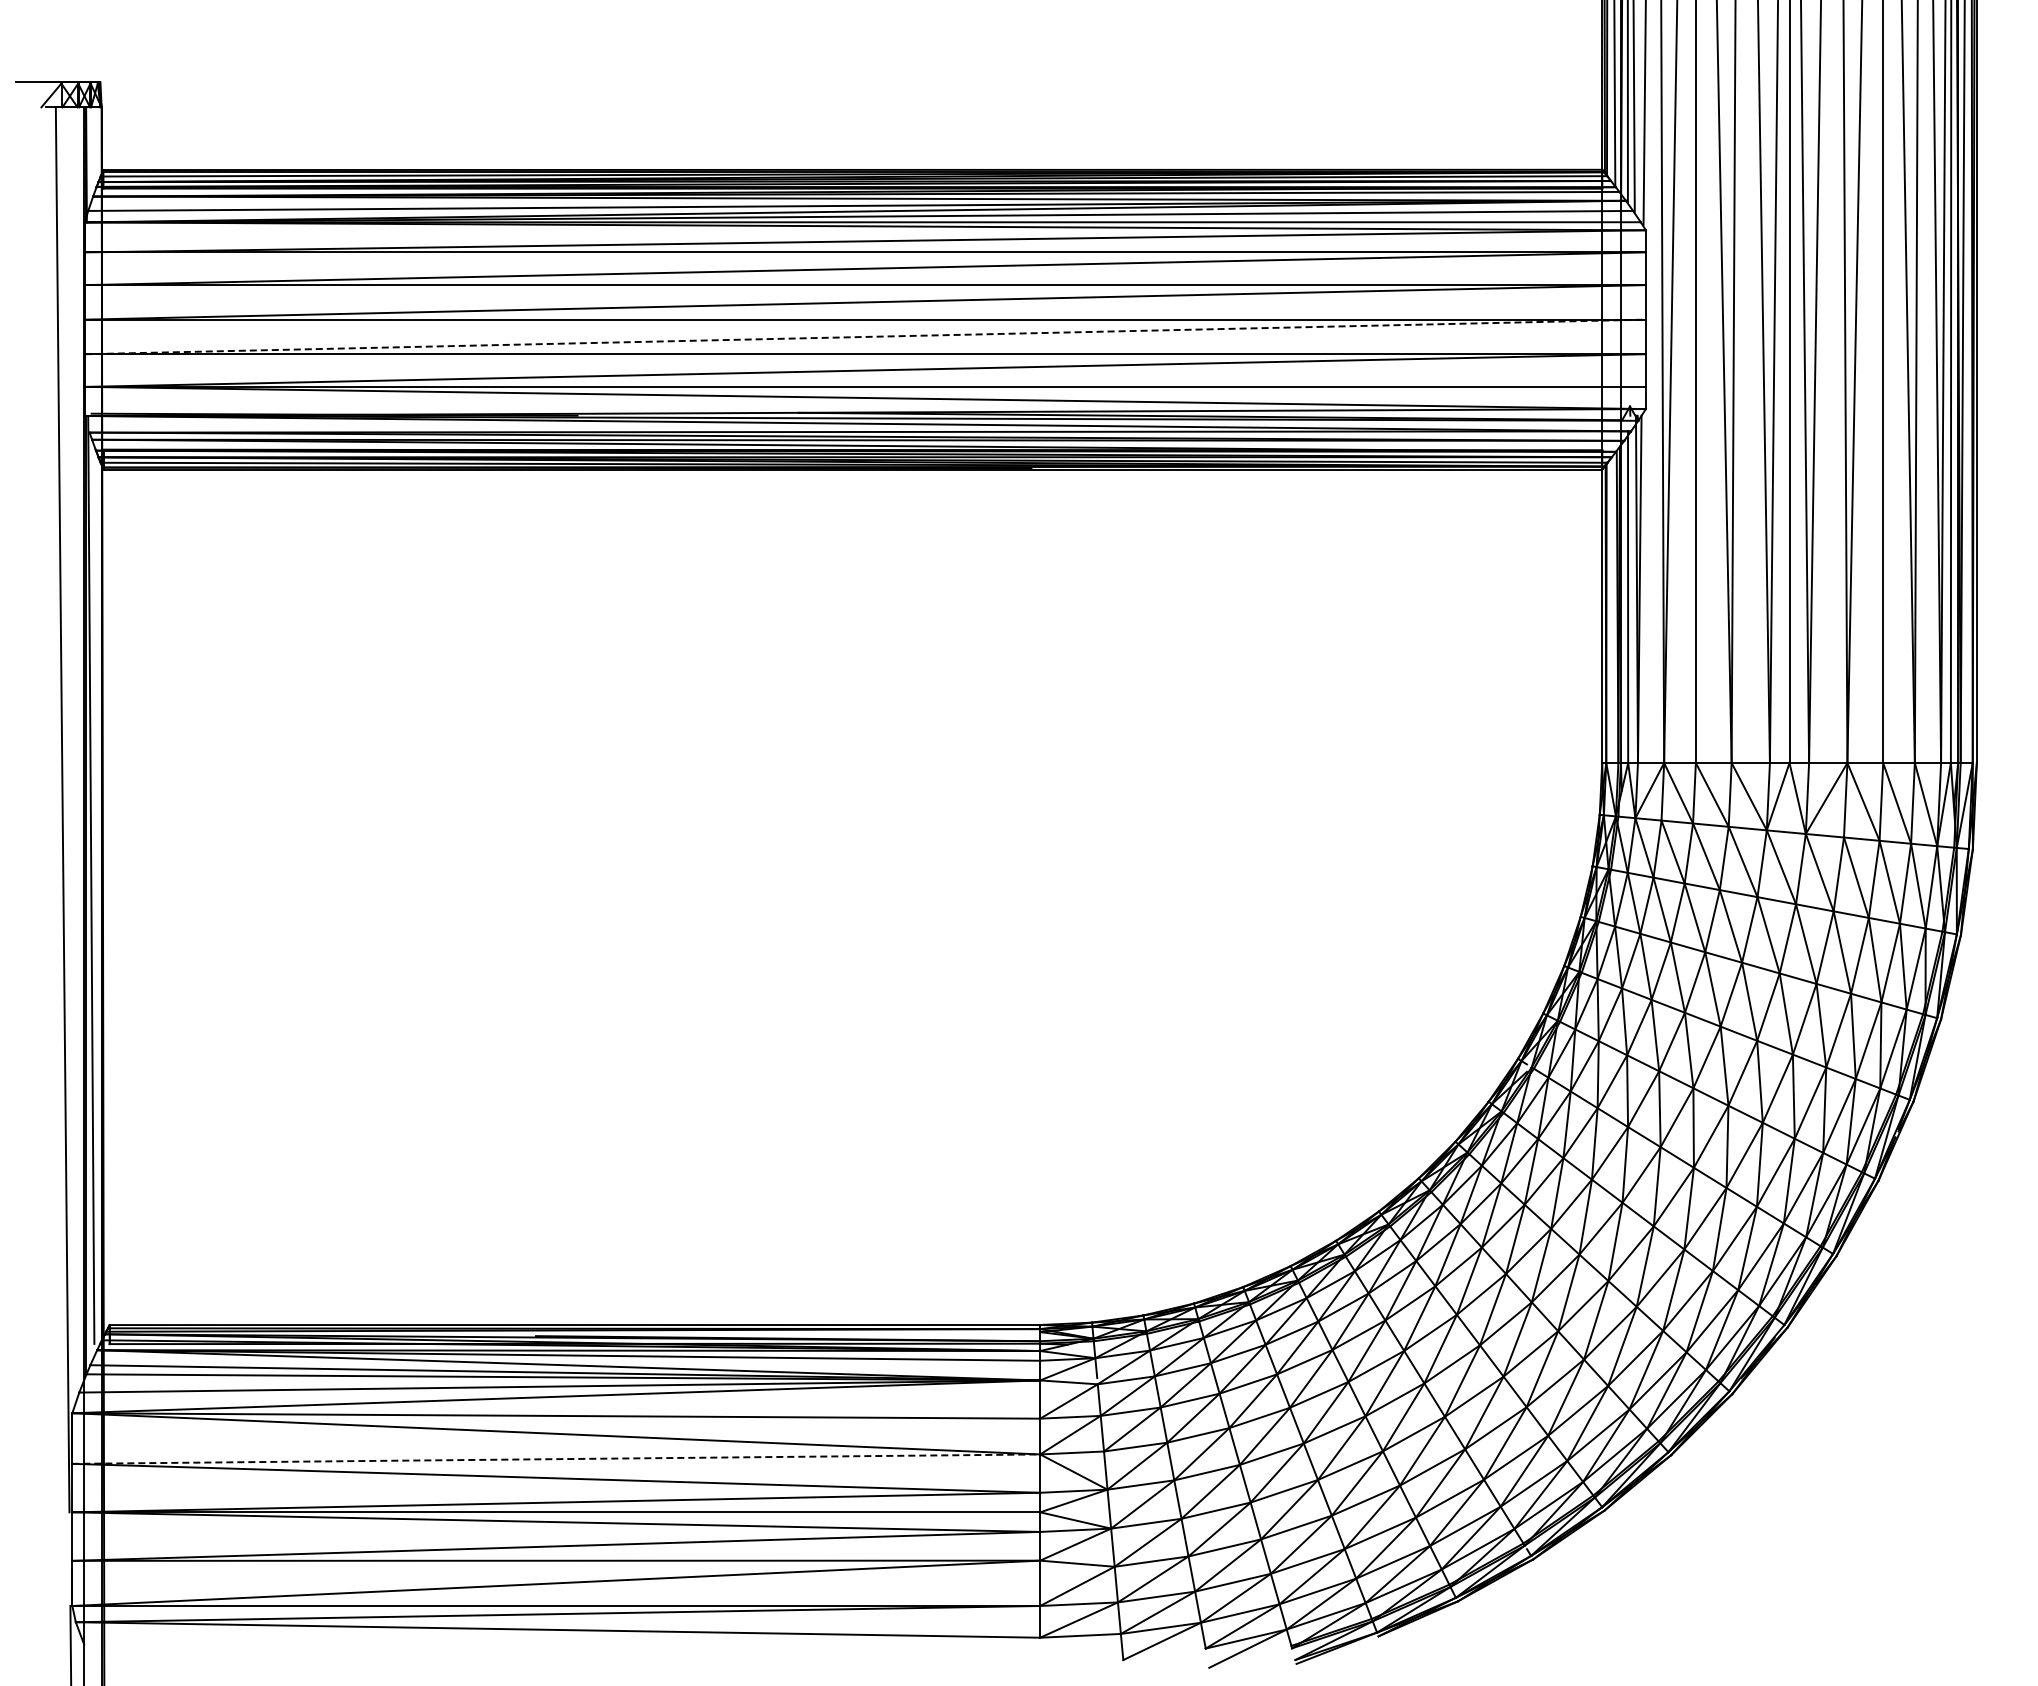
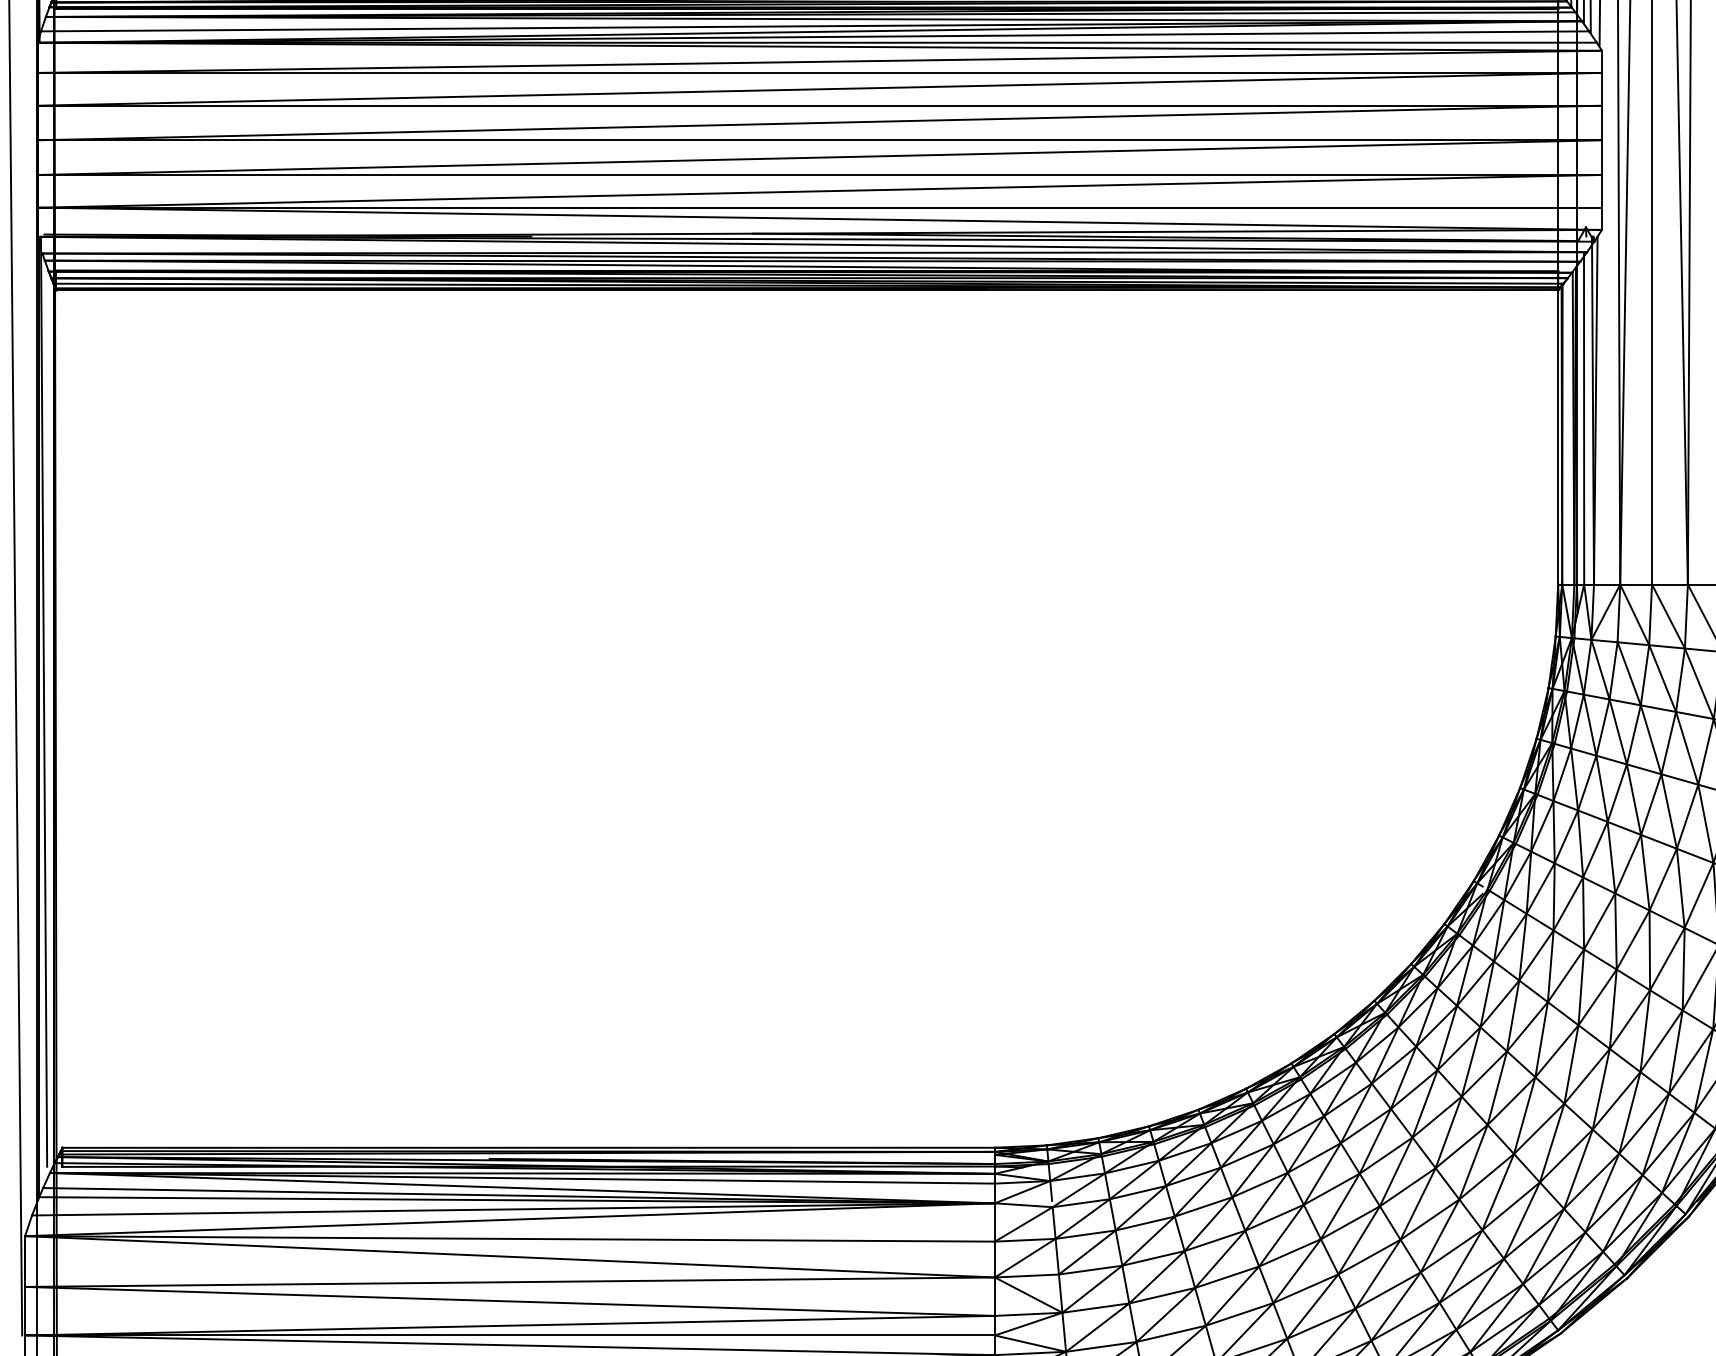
line: (865, 336) -> (819, 157), dashed -> solid
line: (556, 1459) -> (510, 1282), dashed -> solid

